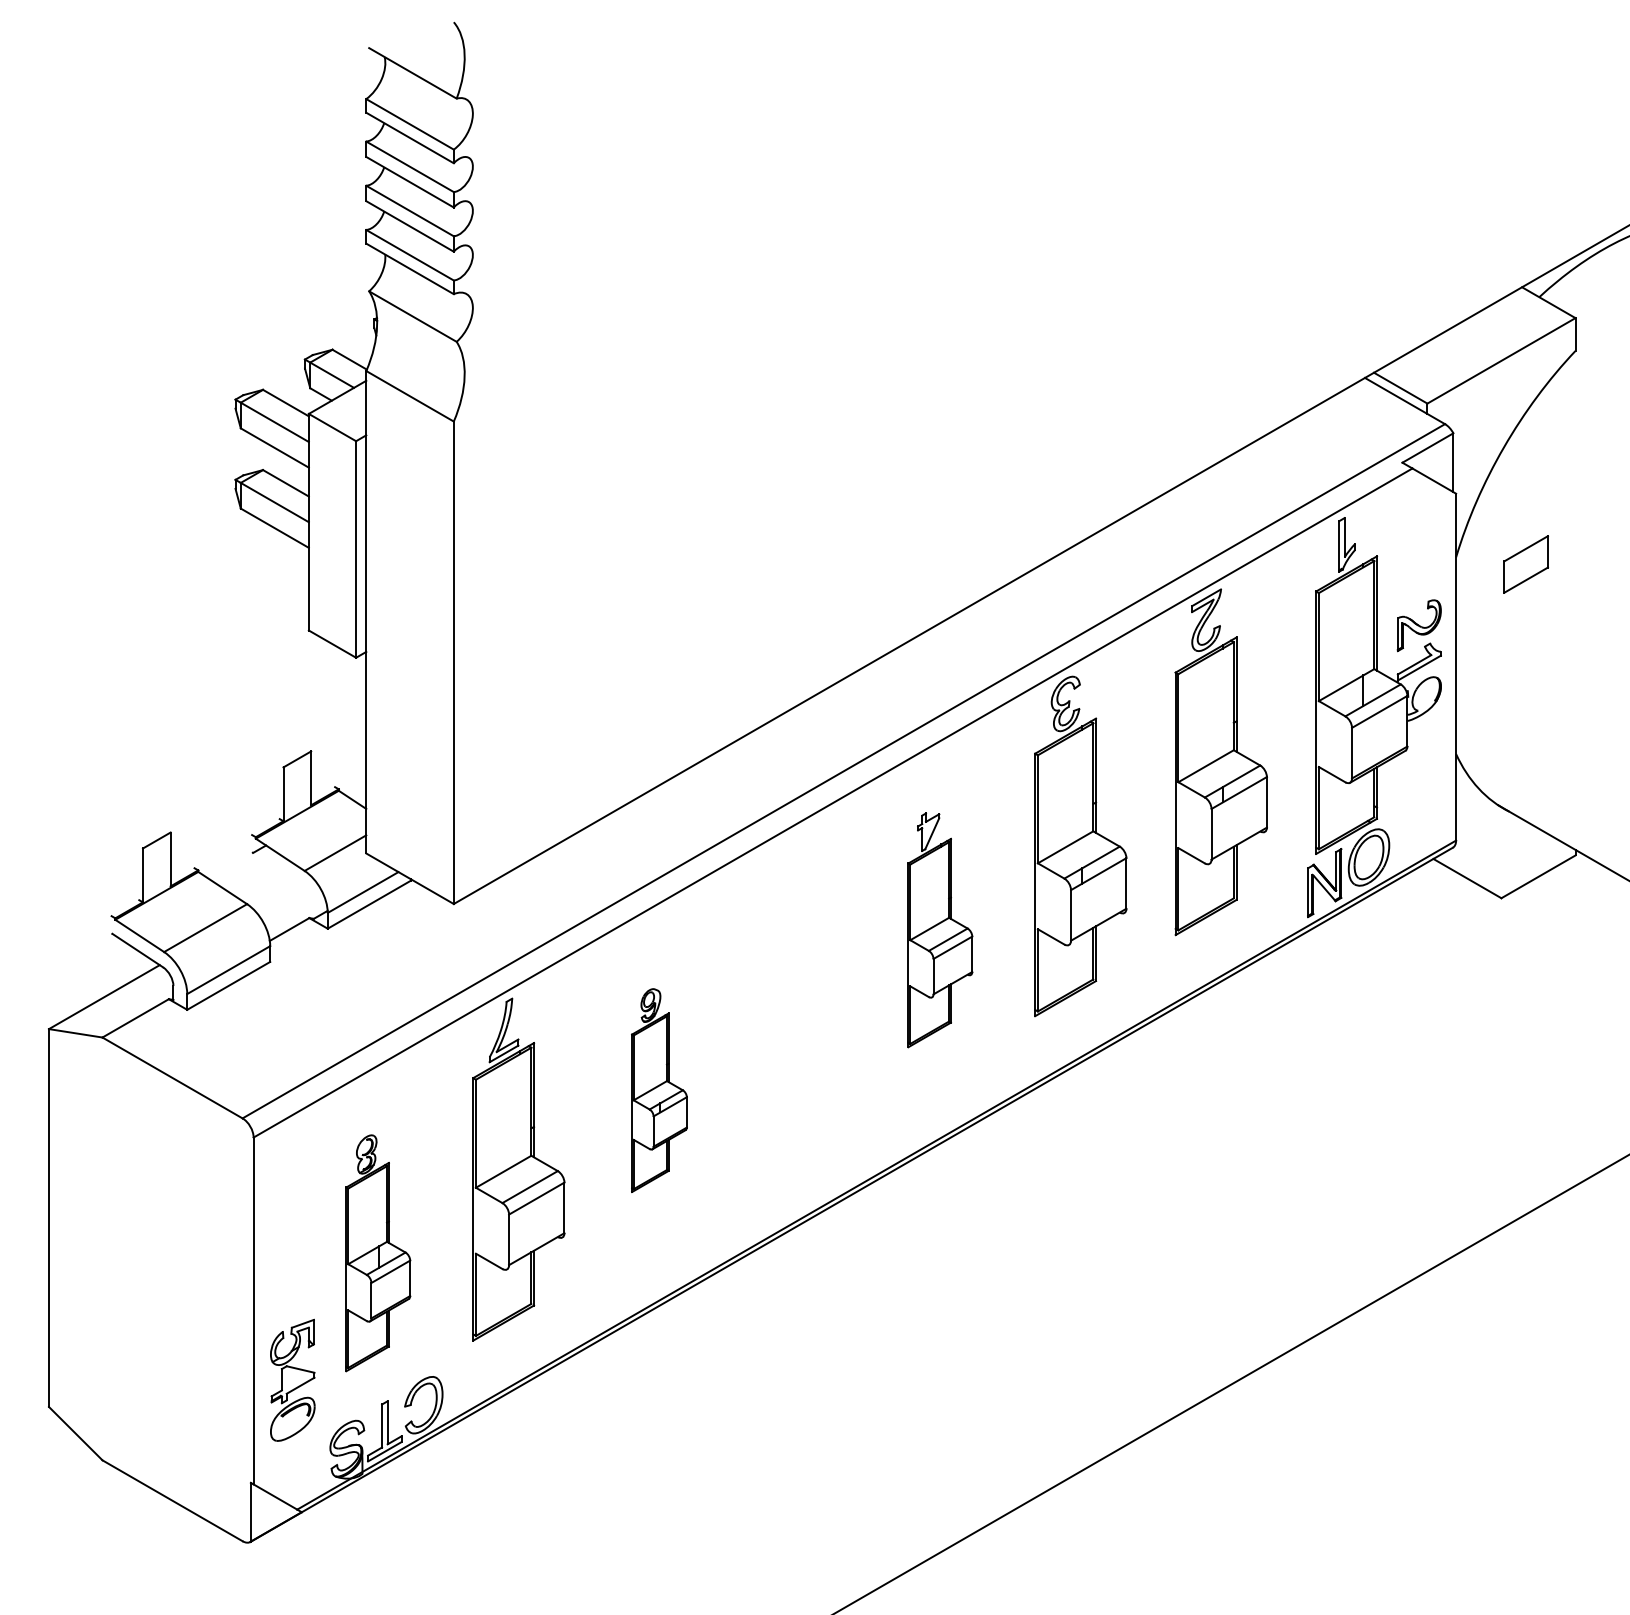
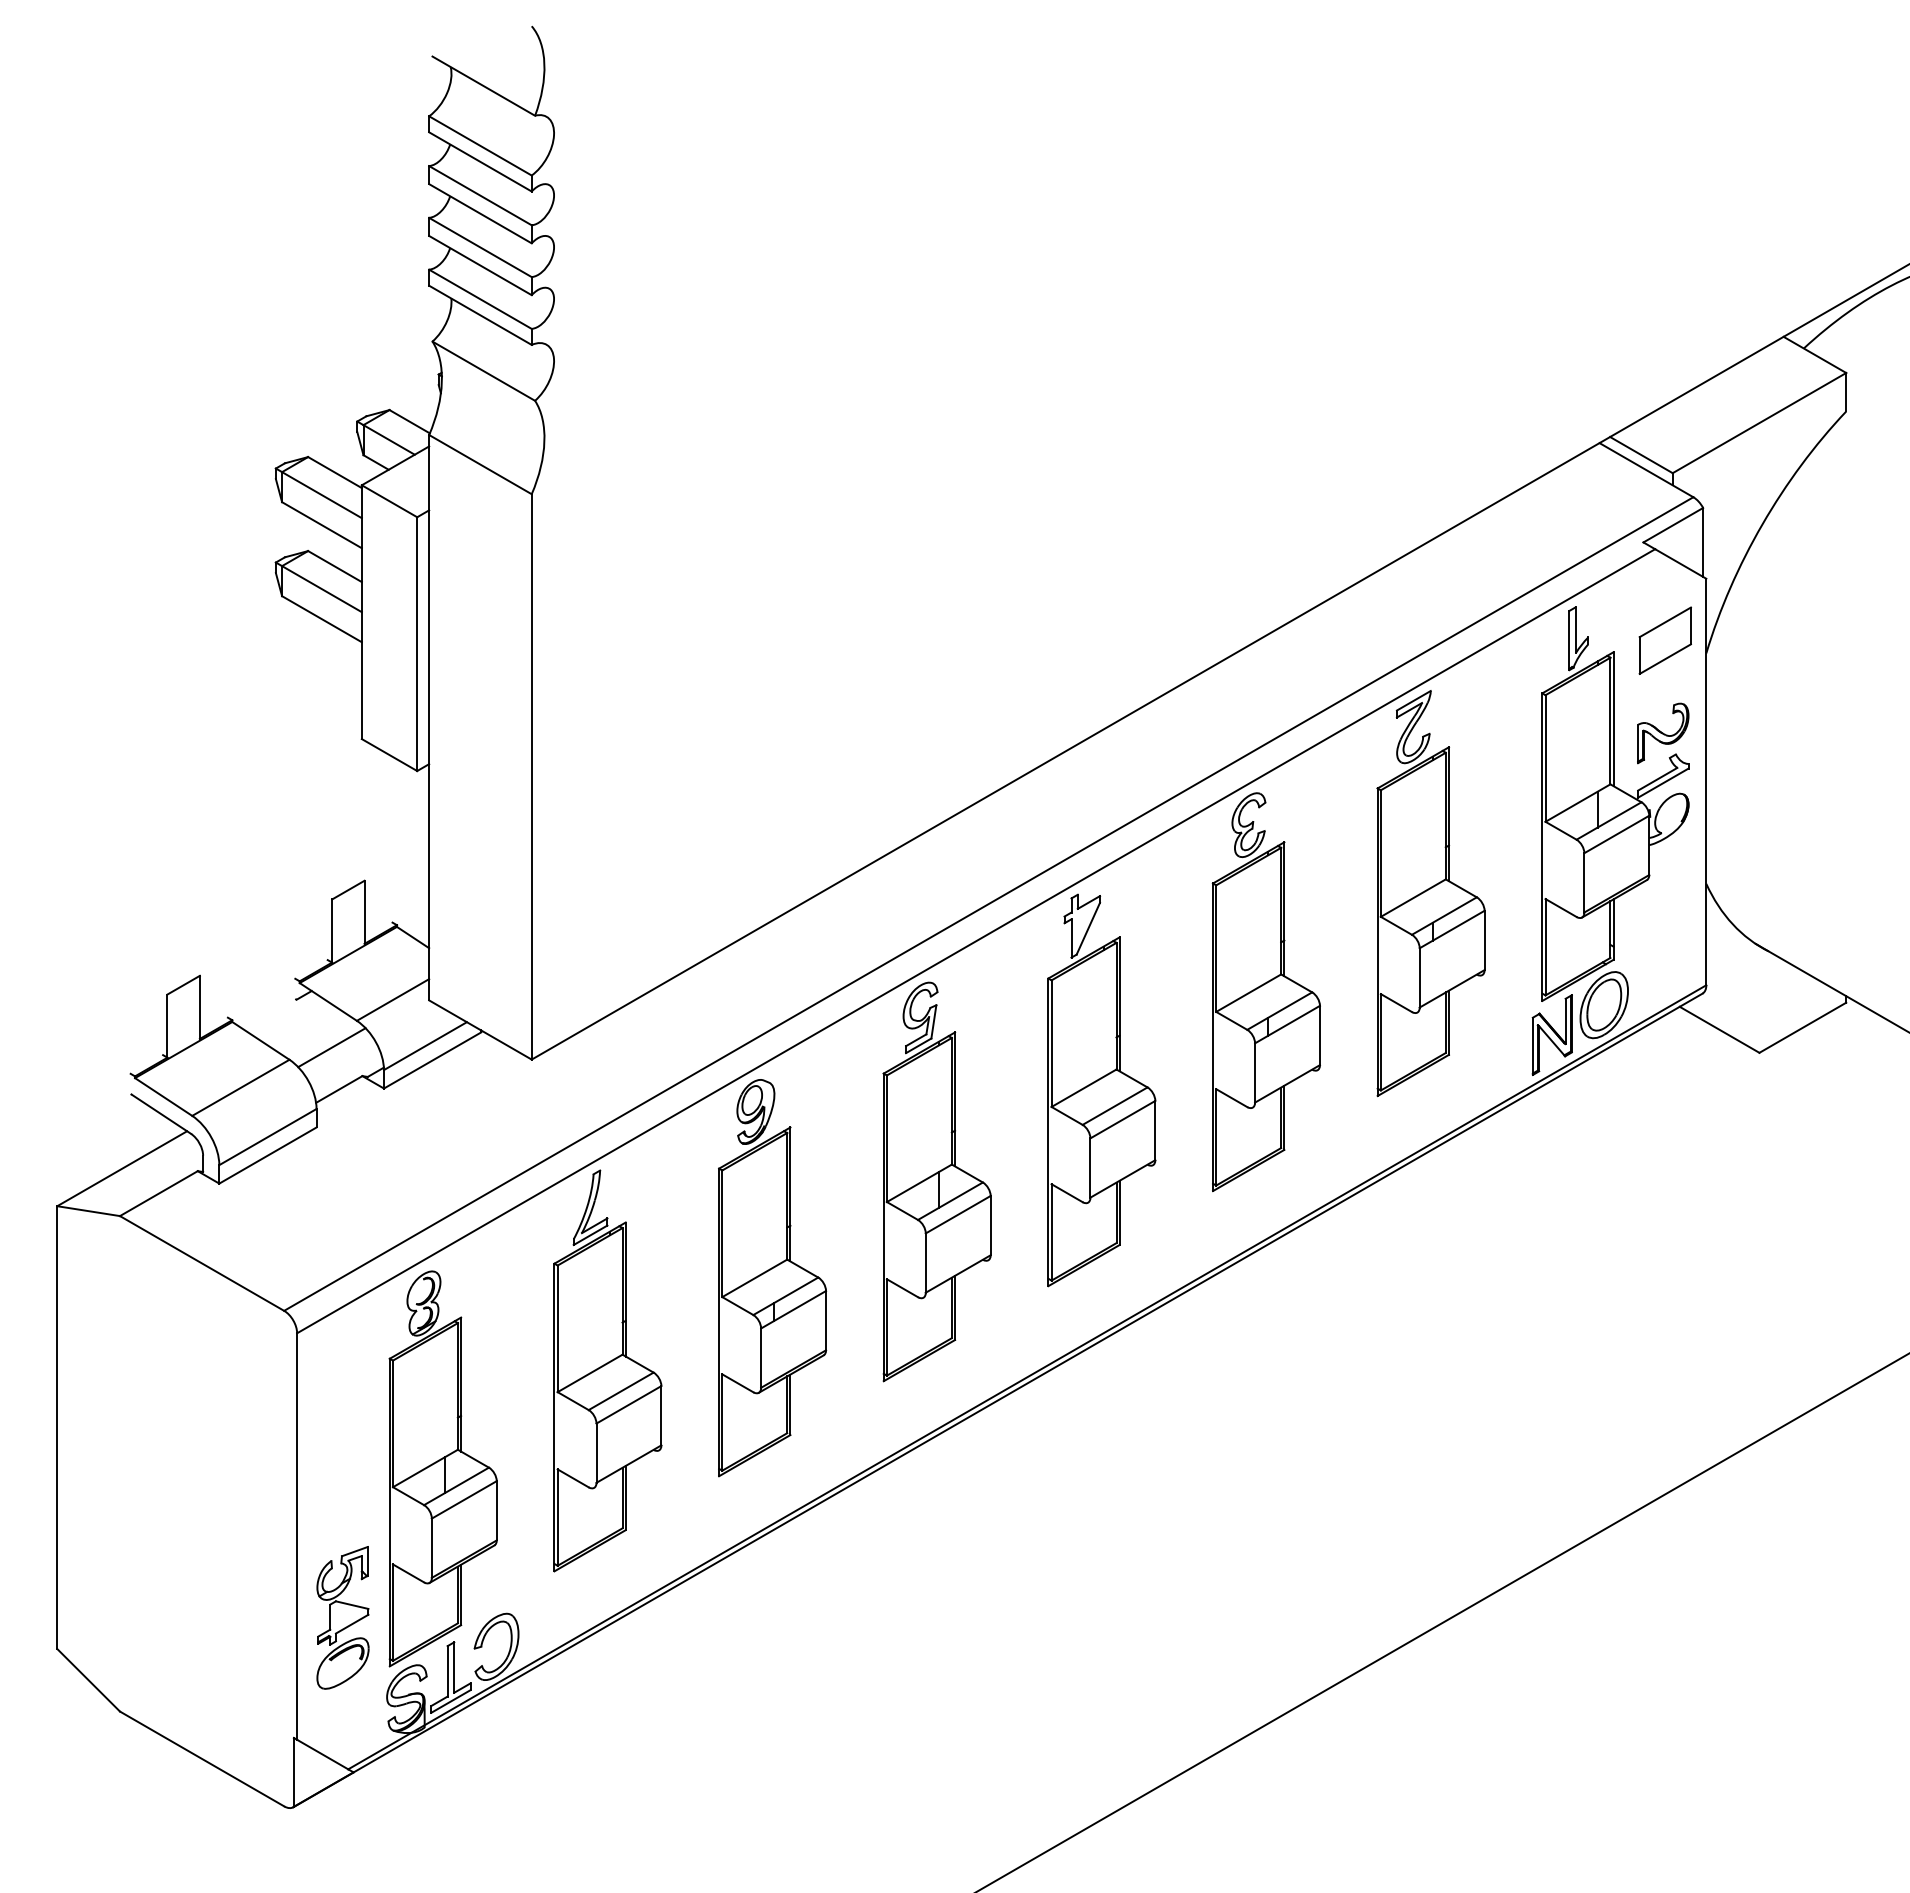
part: (1525, 564) -> (1664, 640), moved
line: (282, 893) -> (331, 1047), added
part: (940, 930) -> (1101, 1090), size x1.43
part: (799, 1008) -> (936, 1181), added
part: (659, 1090) -> (772, 1278), size x1.67
part: (377, 1252) -> (442, 1468), size x1.43

